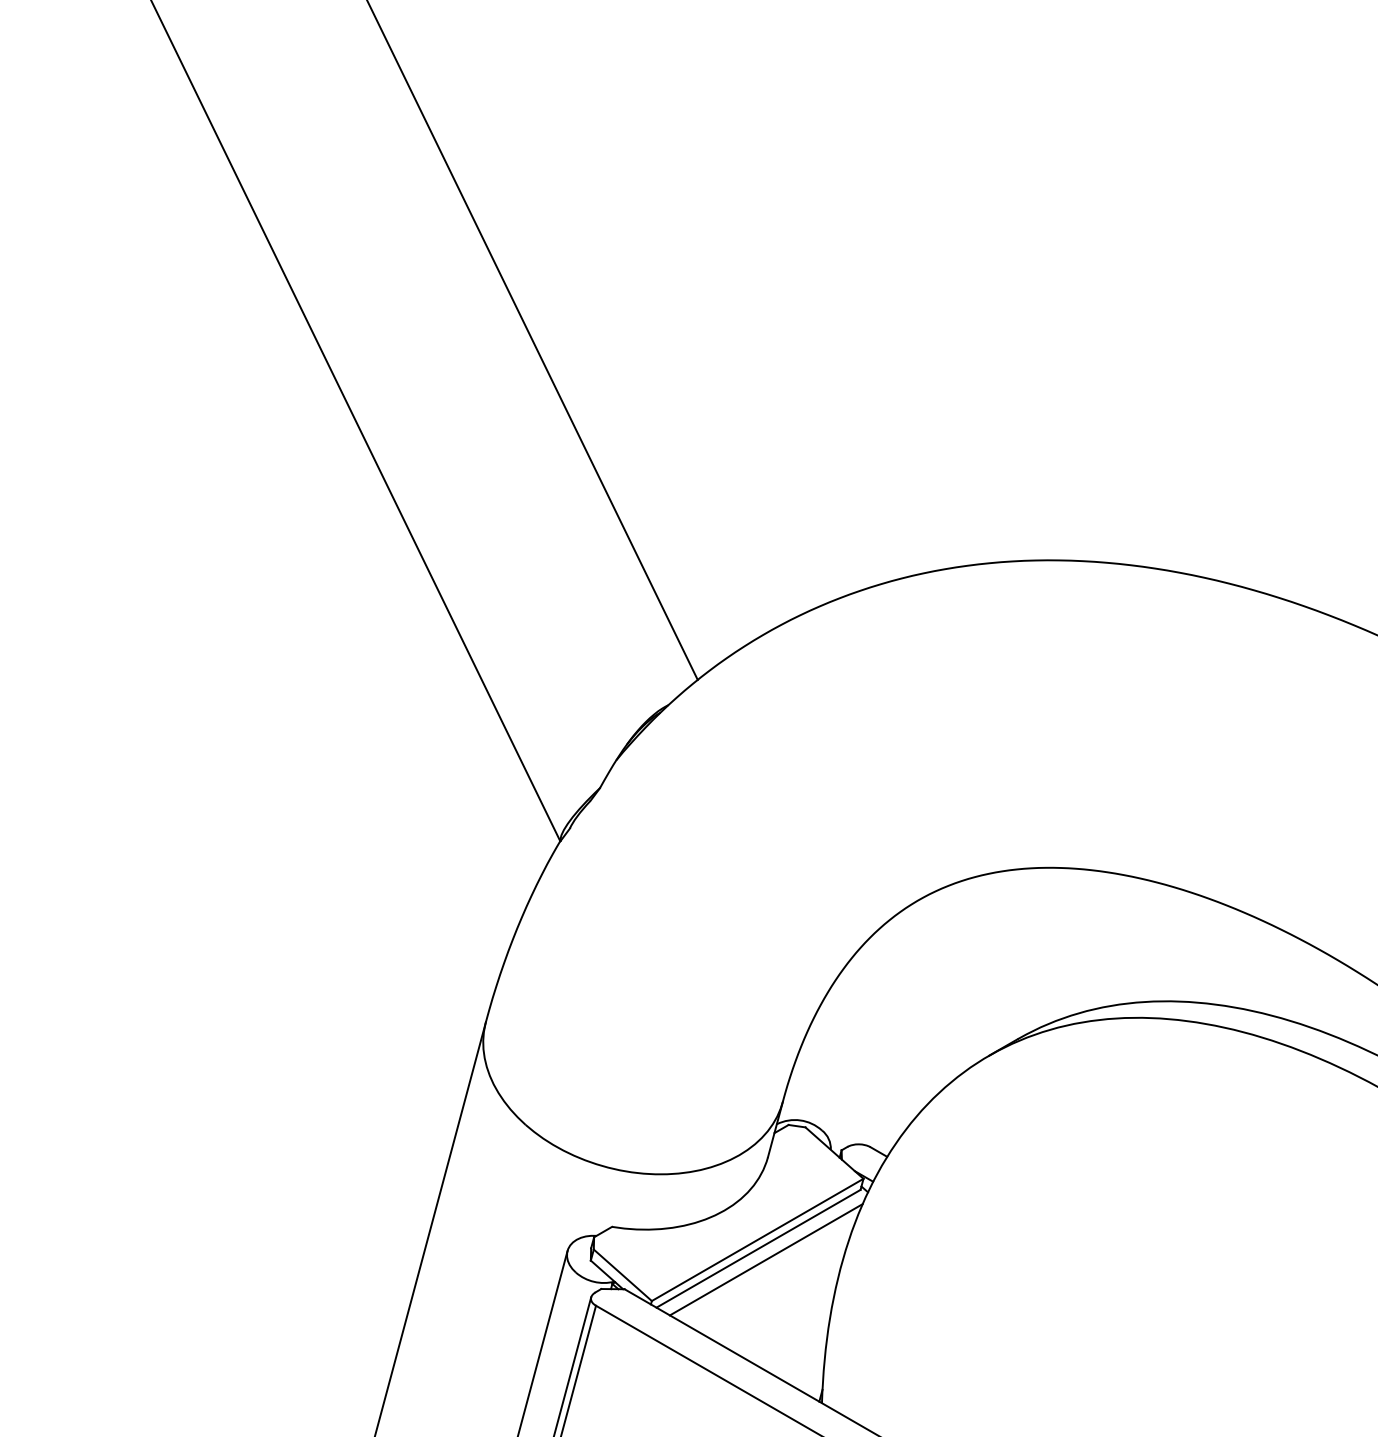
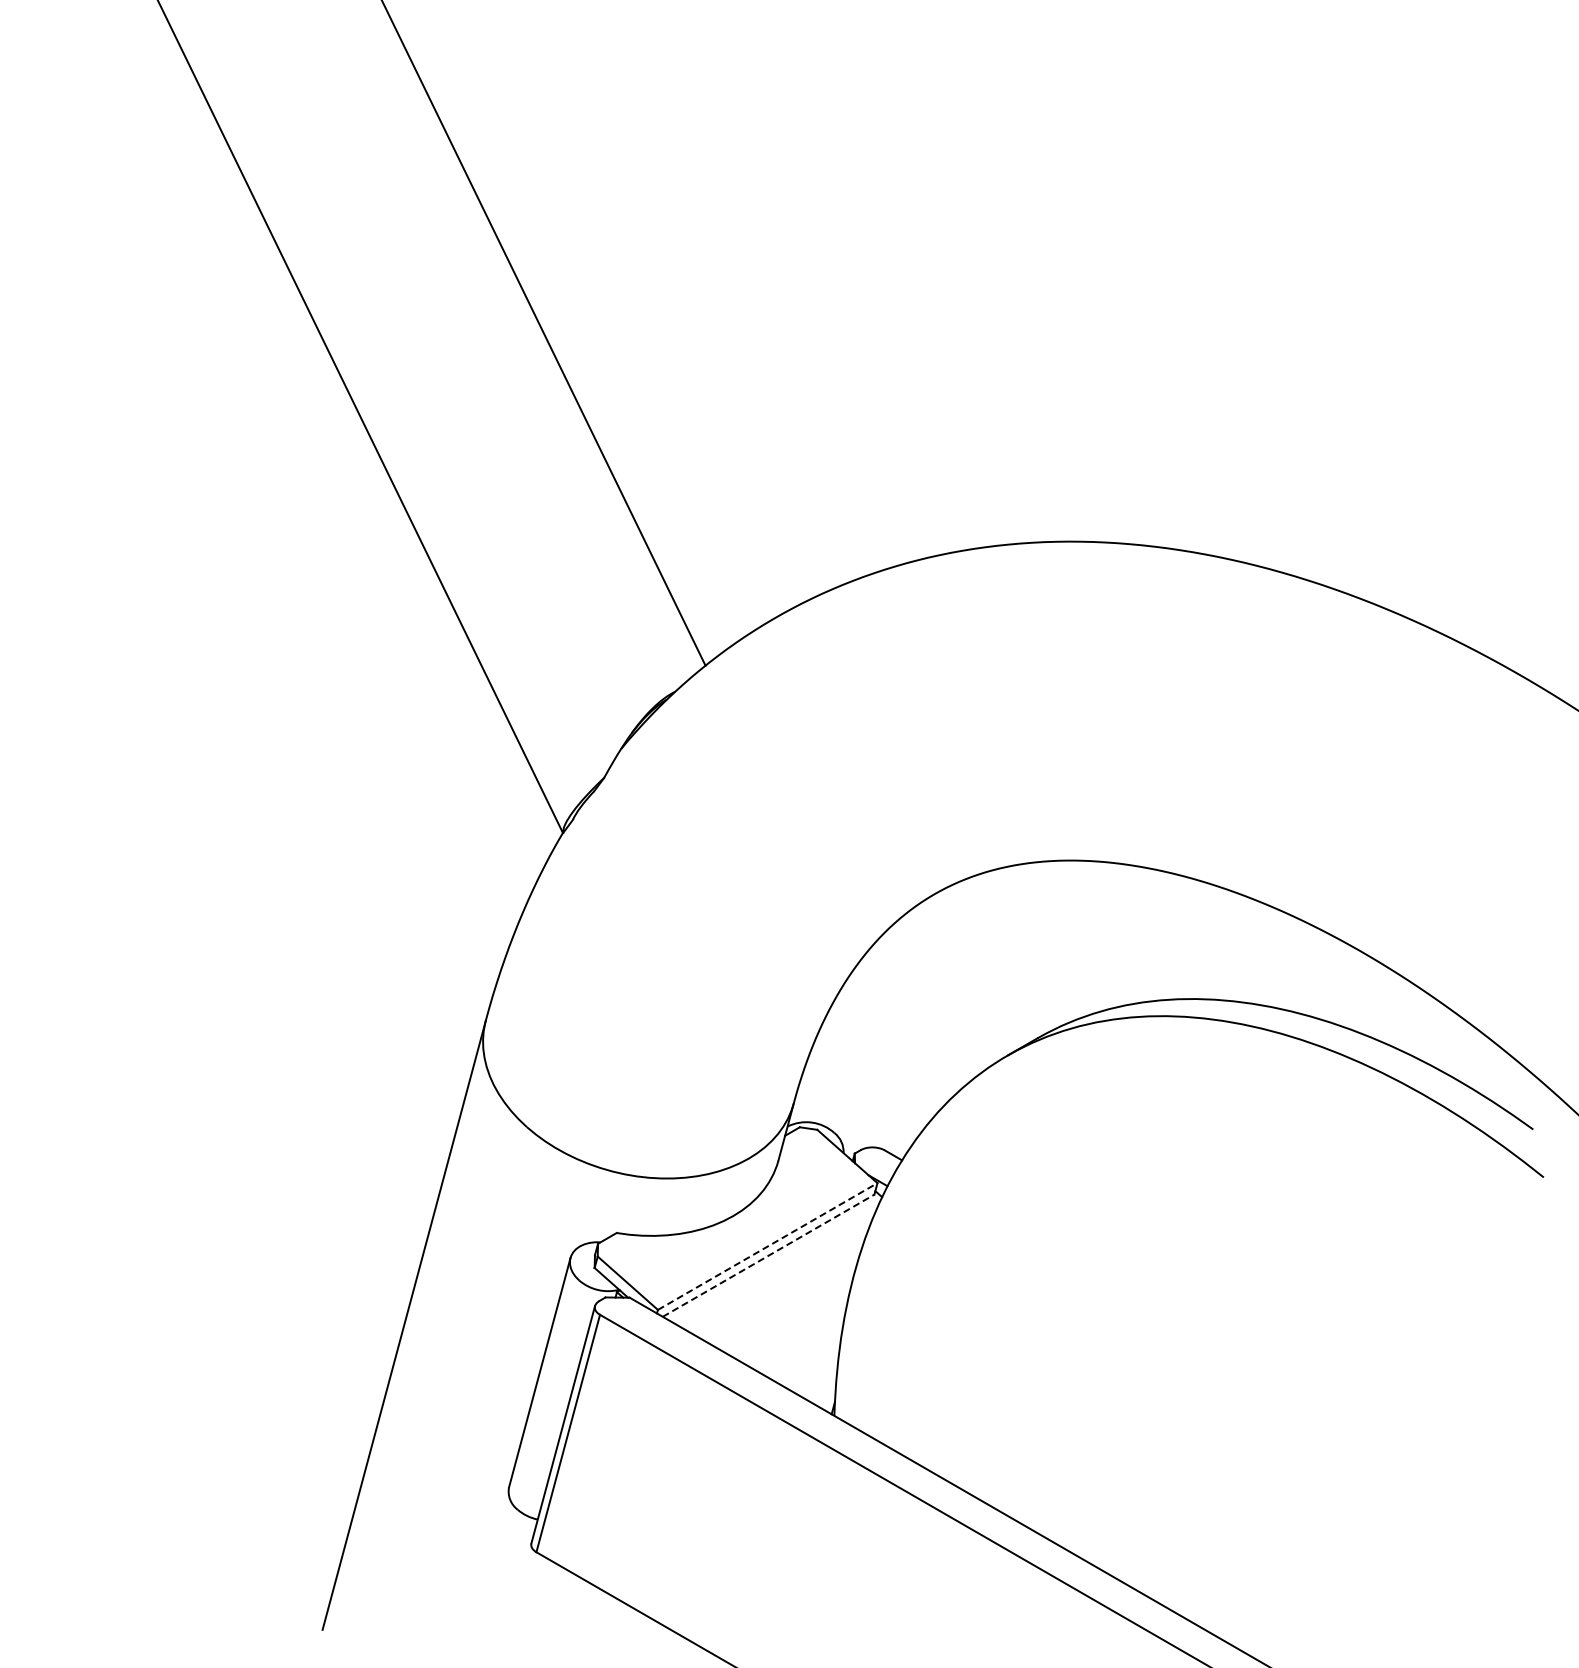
line: (757, 1239) -> (767, 1246), solid -> dashed
line: (759, 1248) -> (769, 1255), solid -> dashed
line: (766, 1259) -> (776, 1266), removed

